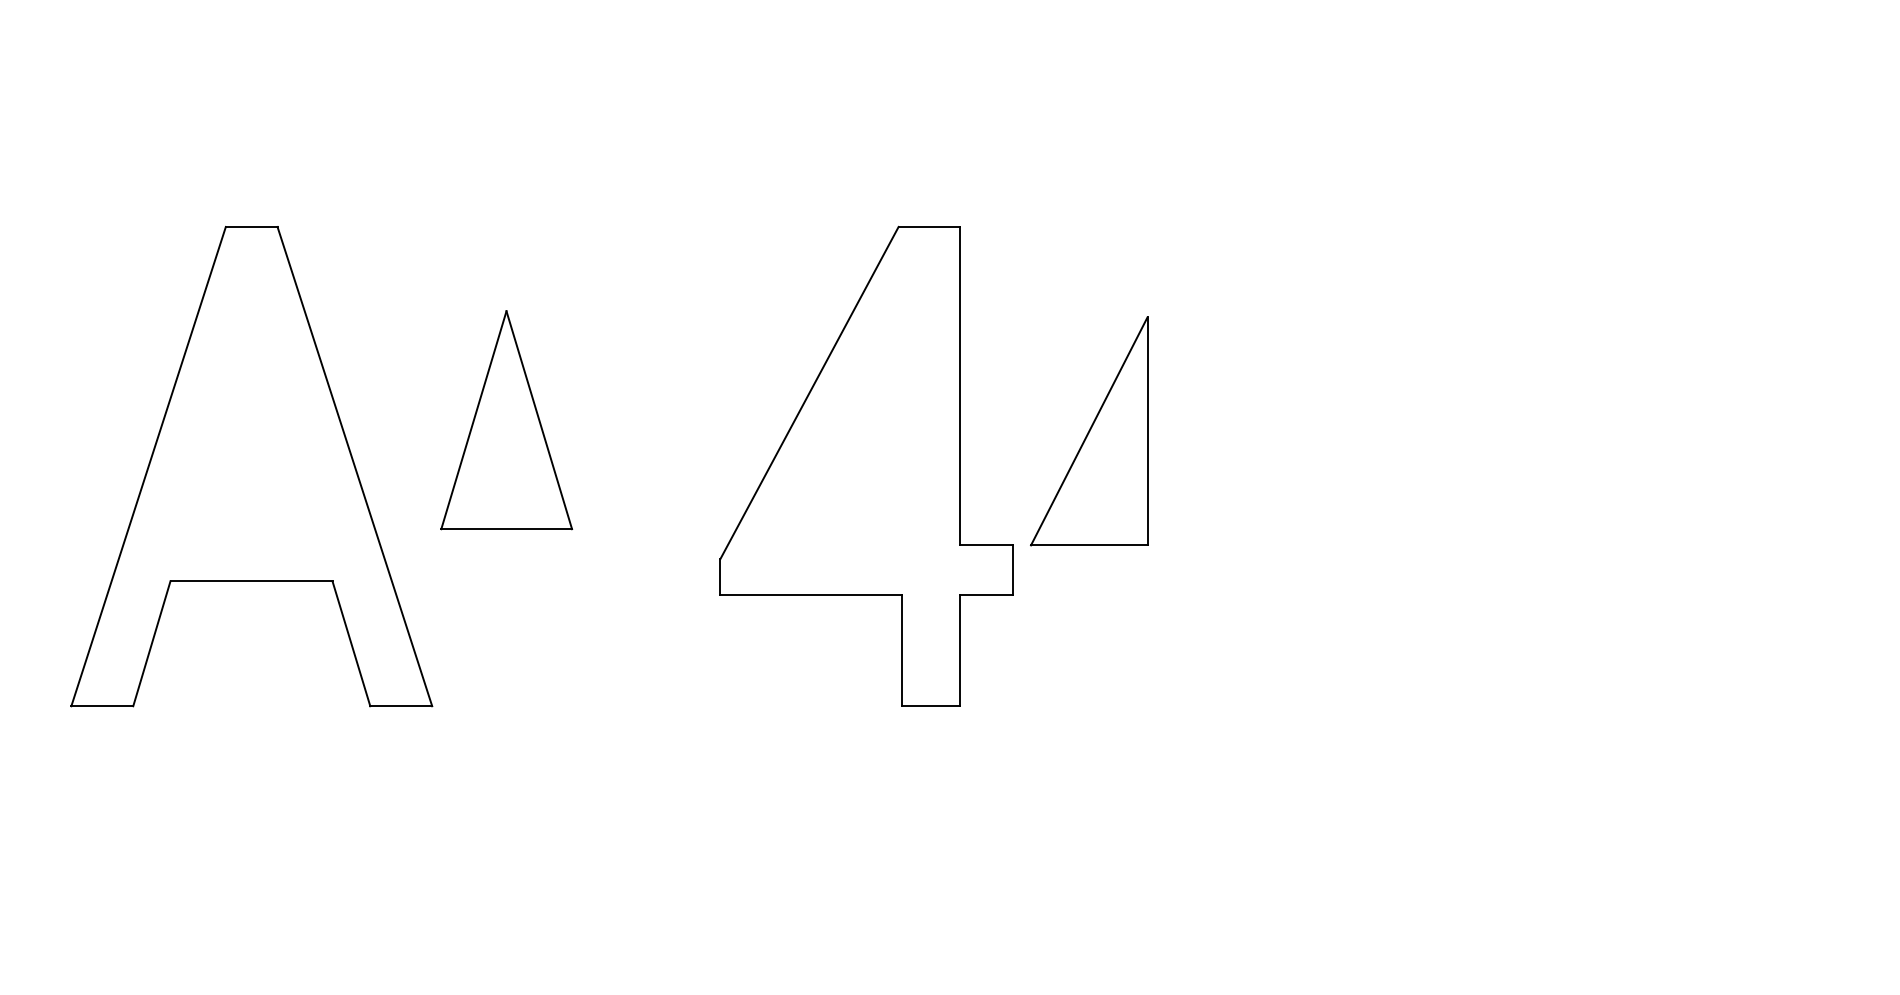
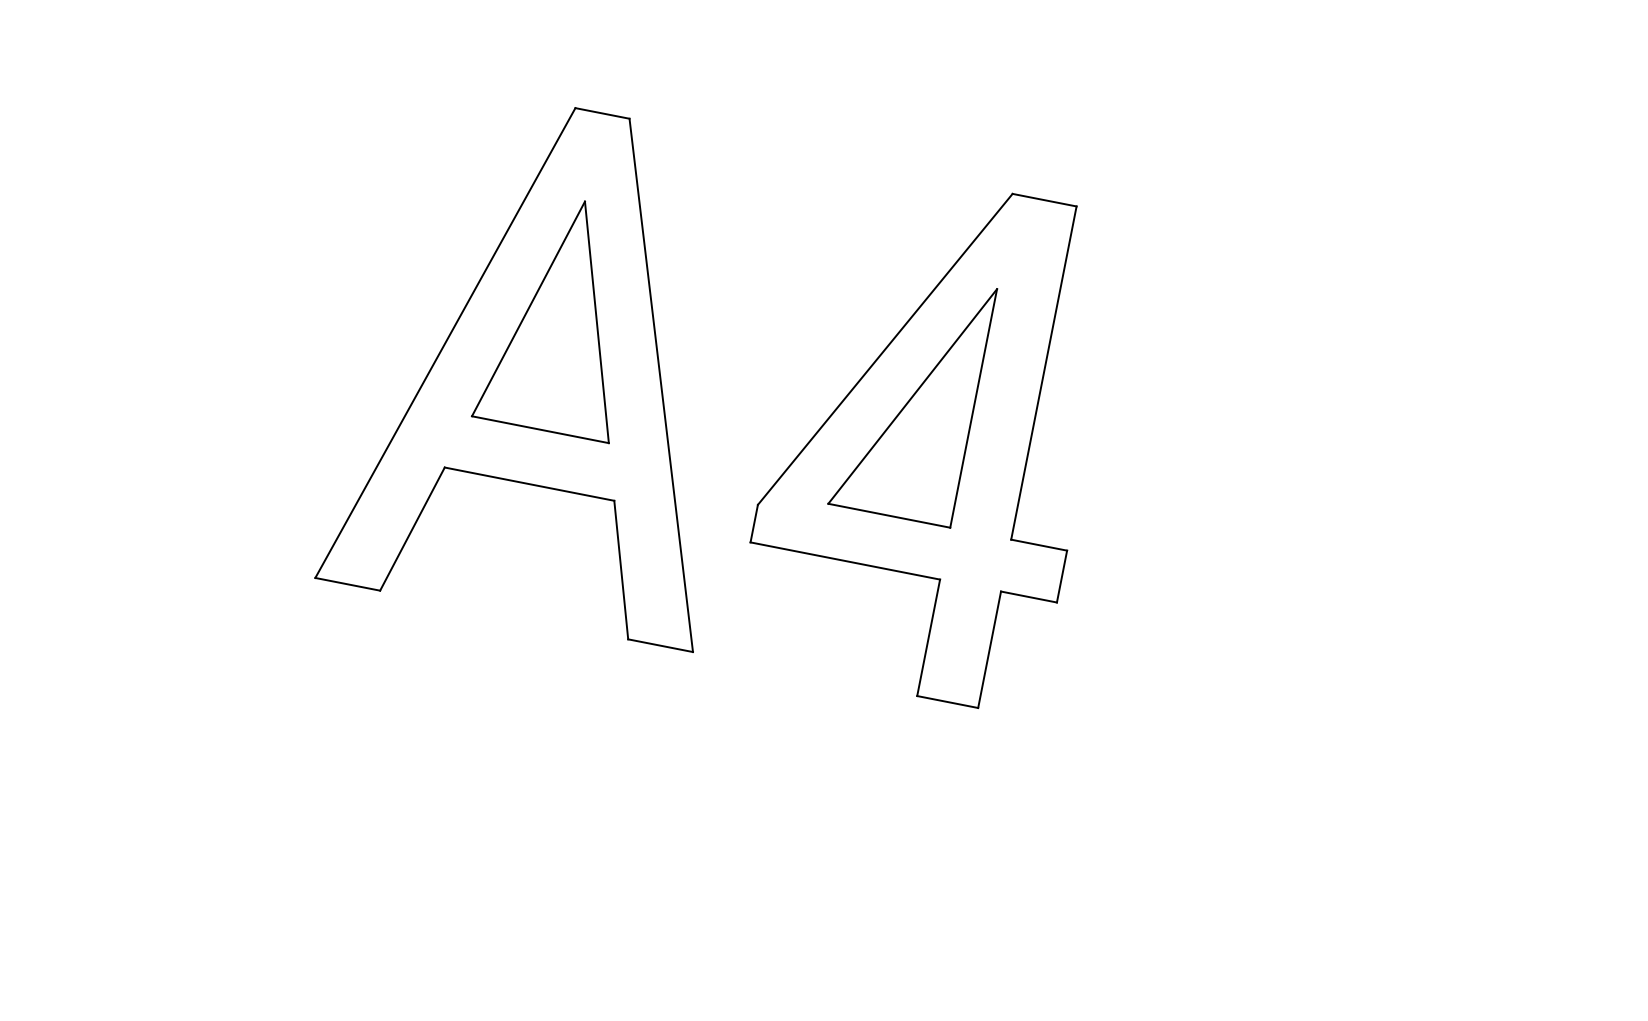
part: (1089, 431) -> (912, 396), moved
part: (251, 466) -> (553, 364), moved

